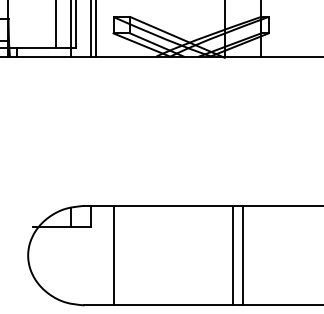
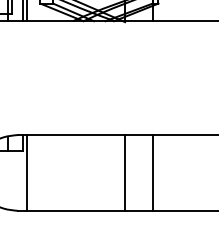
line: (113, 255) -> (26, 172), moved
line: (233, 255) -> (153, 172), moved
line: (242, 255) -> (124, 172), moved

